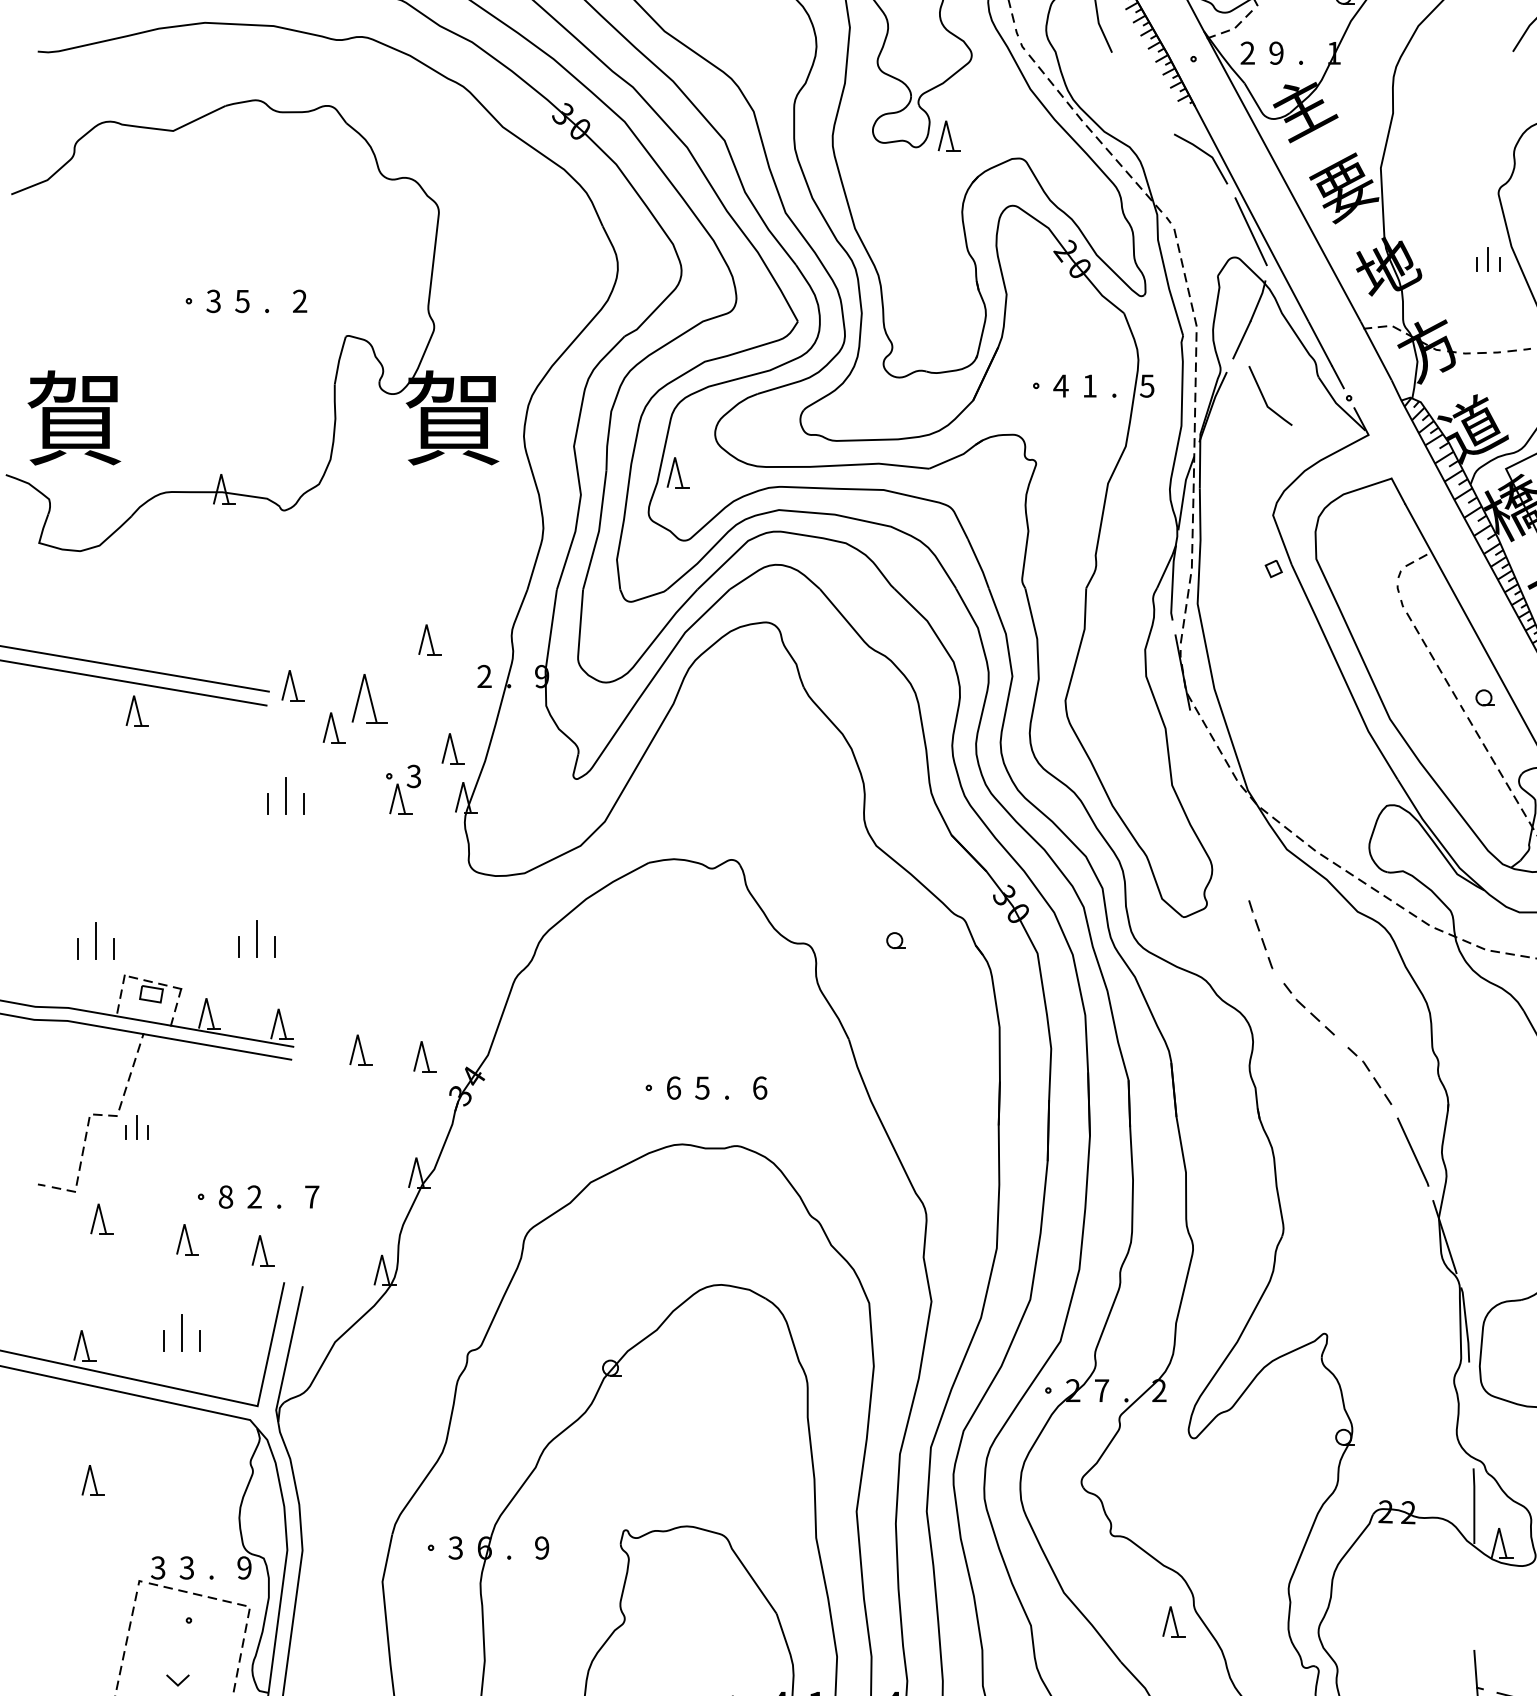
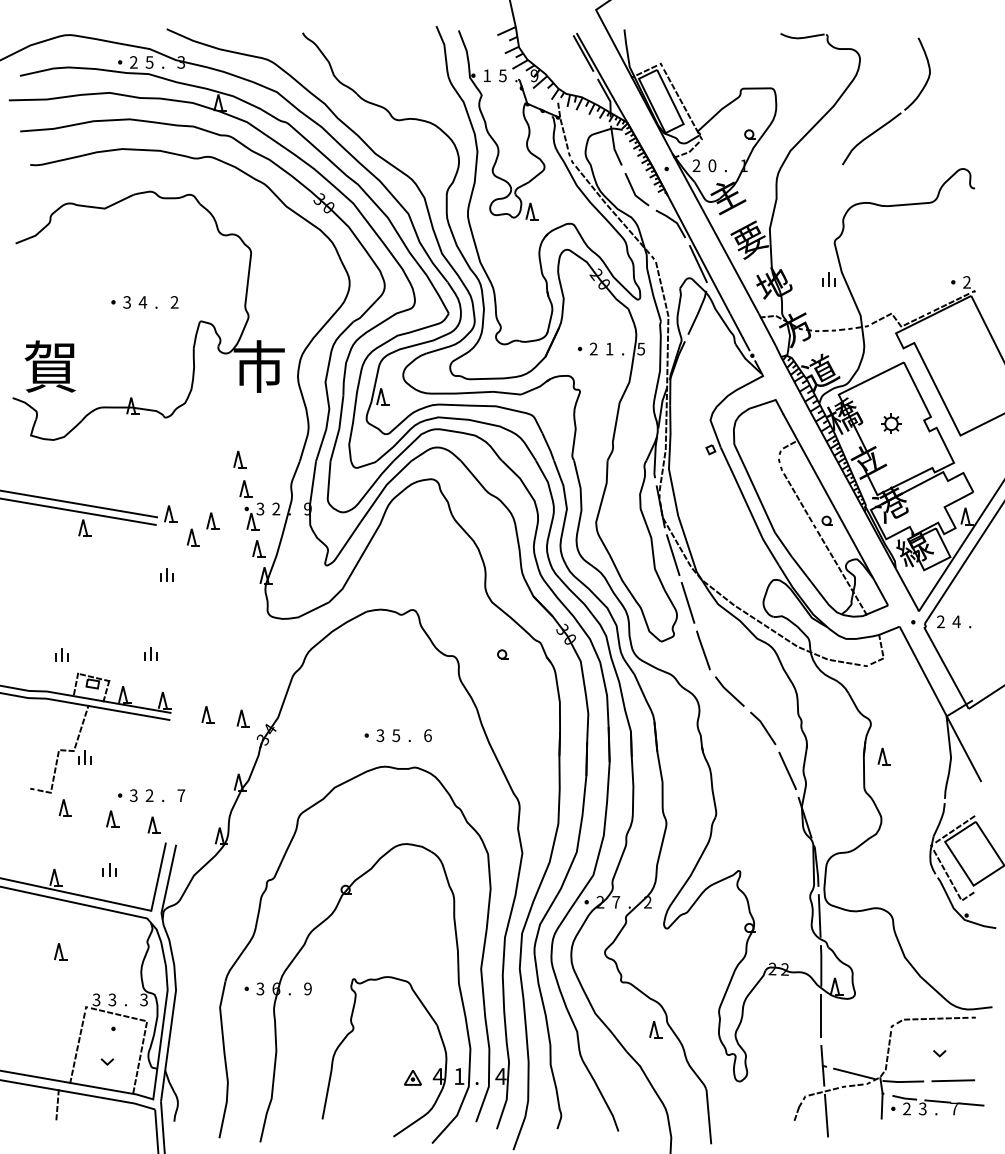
text: (1276, 52) -> (712, 165), 9 -> 0
text: (241, 301) -> (142, 302), 5 -> 4
text: (1060, 385) -> (593, 348), 4 -> 2
line: (1265, 397) -> (634, 190), moved
text: (452, 417) -> (258, 366), 賀 -> 市
part: (417, 586) -> (239, 459), added
part: (368, 697) -> (212, 520), size x0.62
line: (1204, 760) -> (672, 555), added
part: (403, 789) -> (254, 516), moved
part: (285, 795) -> (166, 574), size x0.62
line: (1231, 846) -> (687, 602), added
line: (1260, 933) -> (703, 650), dashed -> solid
part: (256, 938) -> (150, 653), size x0.62
part: (94, 940) -> (61, 654), size x0.62
line: (1305, 1007) -> (728, 691), dashed -> solid
line: (1371, 1071) -> (764, 726), dashed -> solid
text: (673, 1087) -> (380, 735), 6 -> 3
text: (225, 1196) -> (133, 795), 8 -> 3
part: (181, 1331) -> (109, 869), size x0.62
line: (1471, 1414) -> (819, 915), added
text: (243, 1567) -> (143, 999), 9 -> 3
line: (1474, 1596) -> (821, 1015), added

